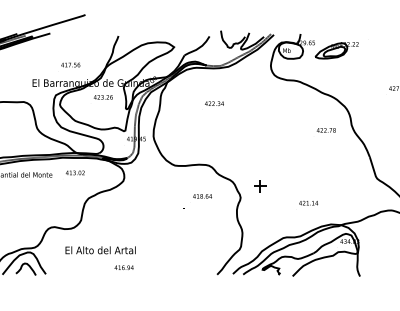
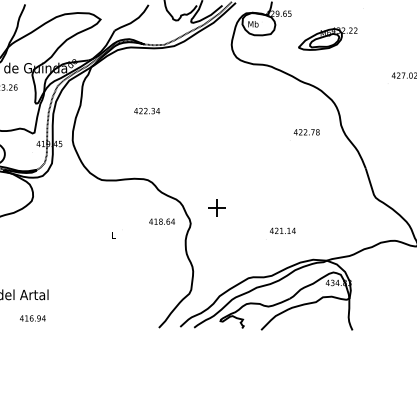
part: (336, 50) -> (327, 38), moved
text: (214, 103) -> (147, 110), moved
text: (202, 196) -> (162, 221), moved

